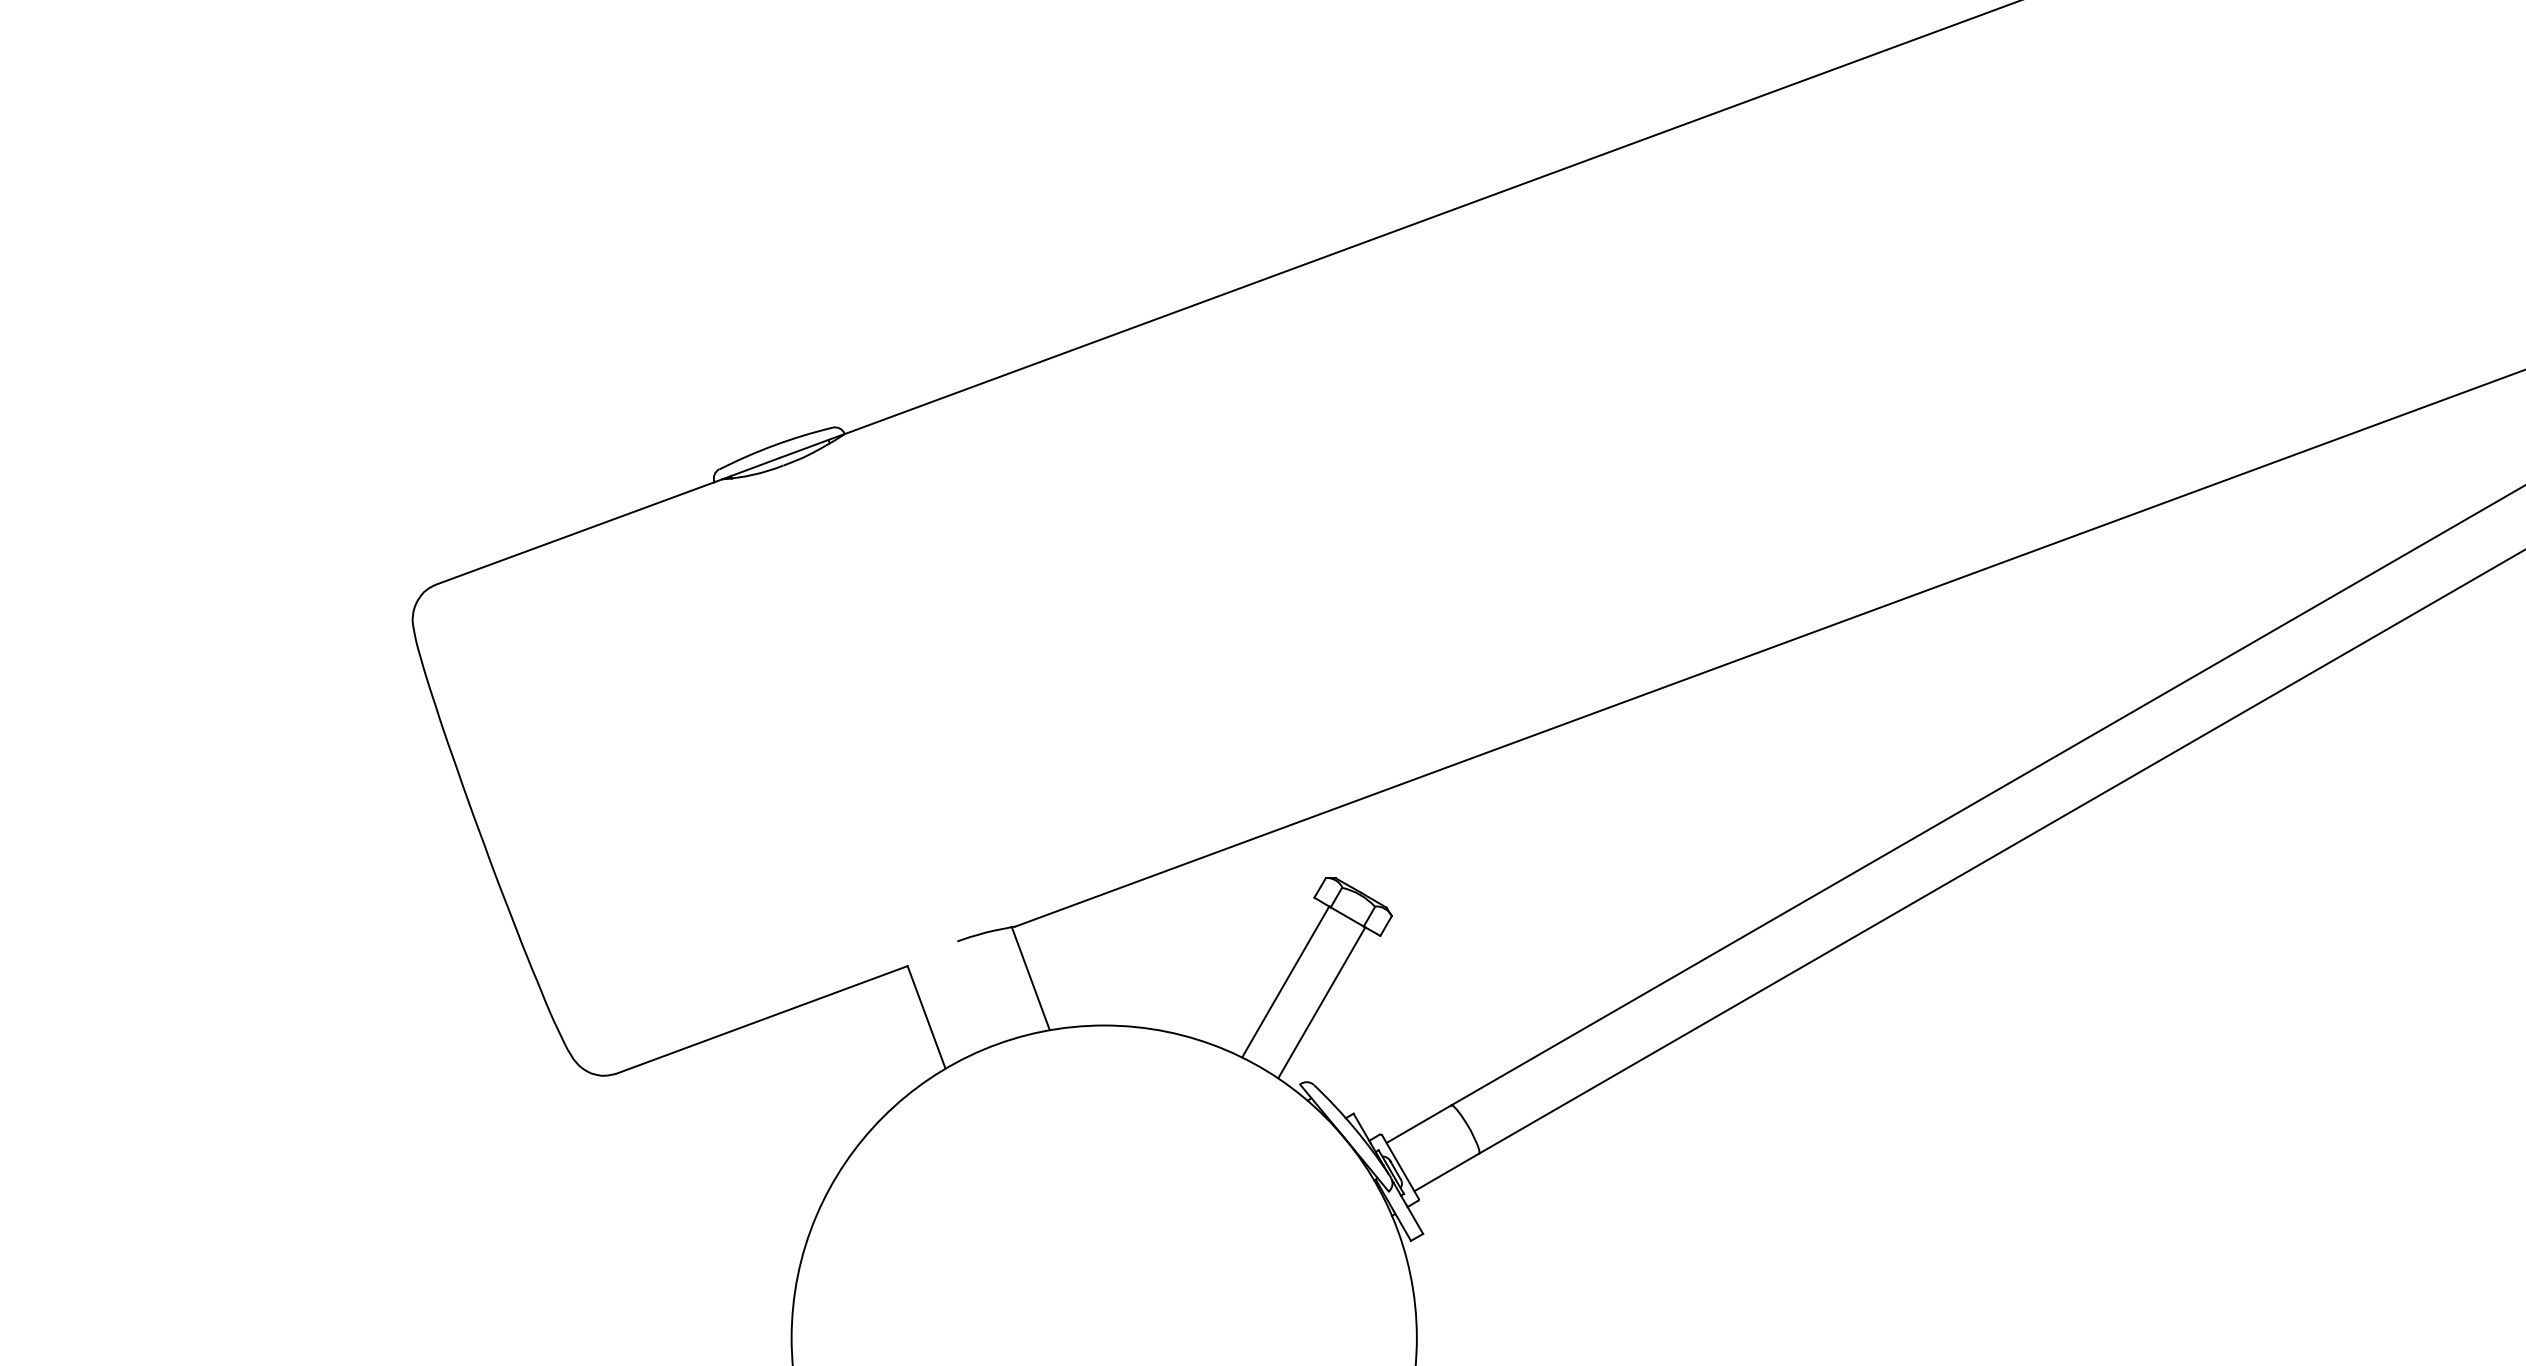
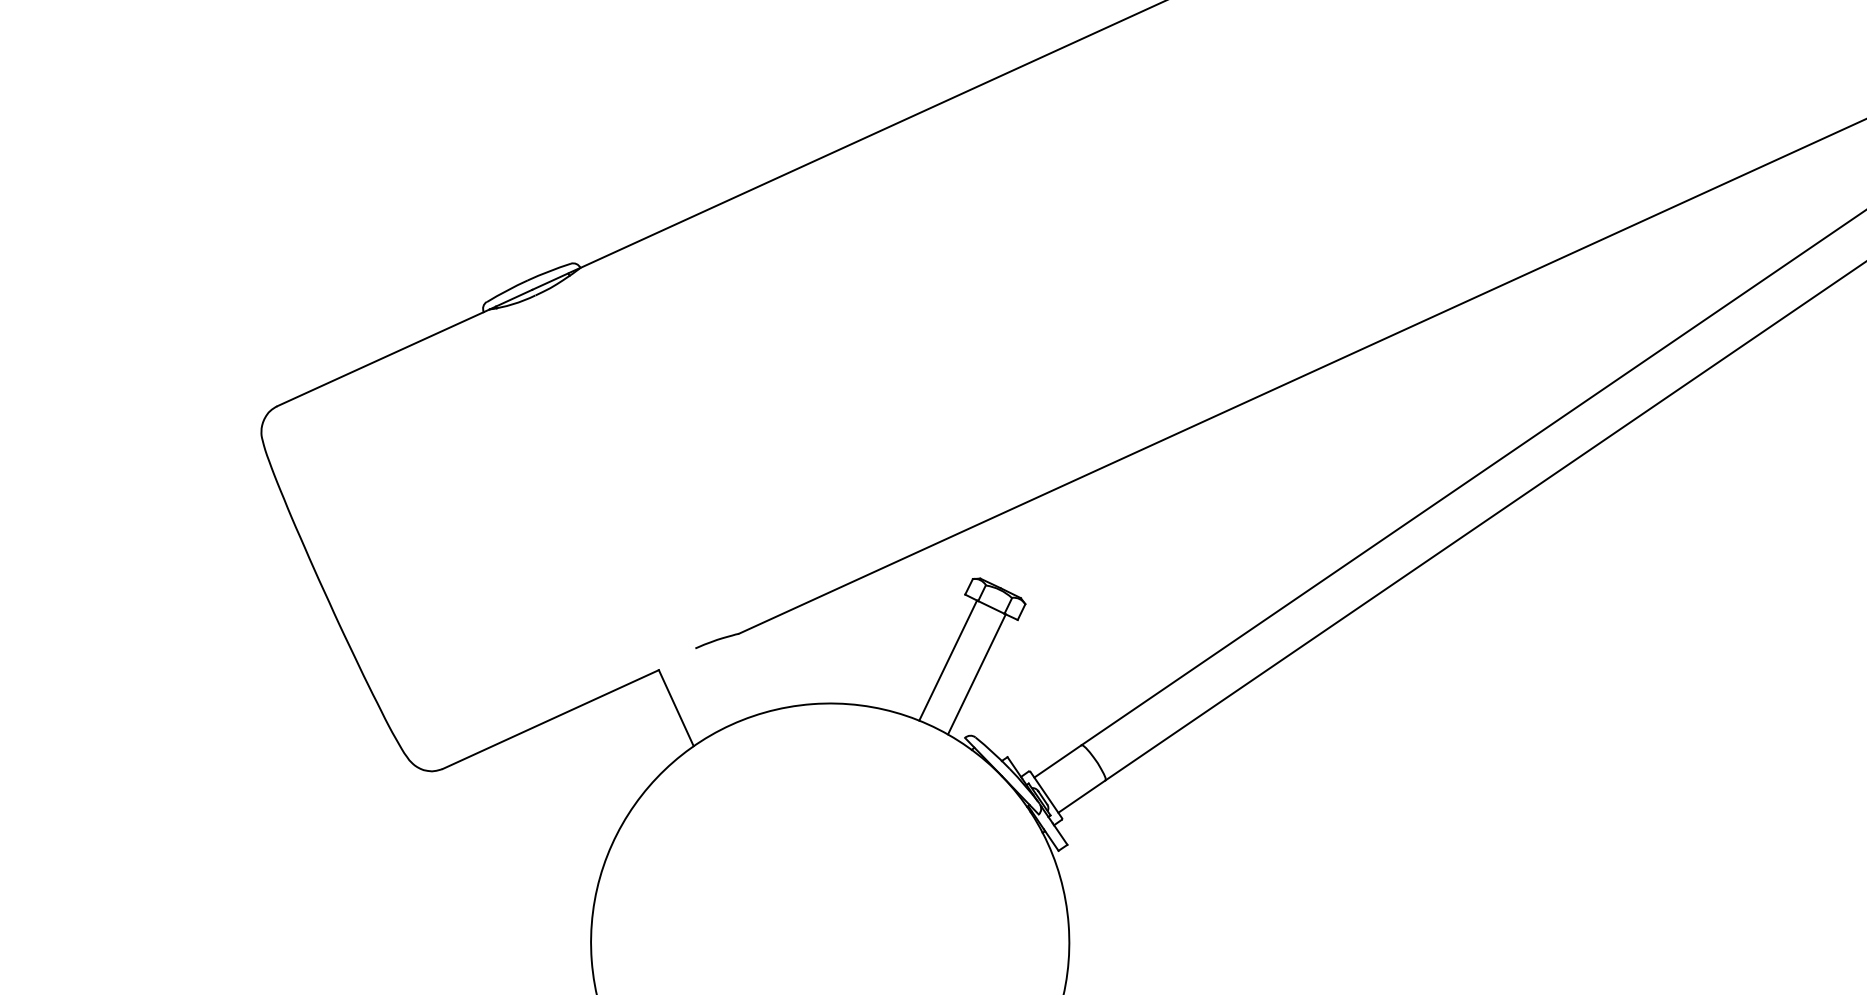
line: (1030, 978) -> (753, 672), removed

